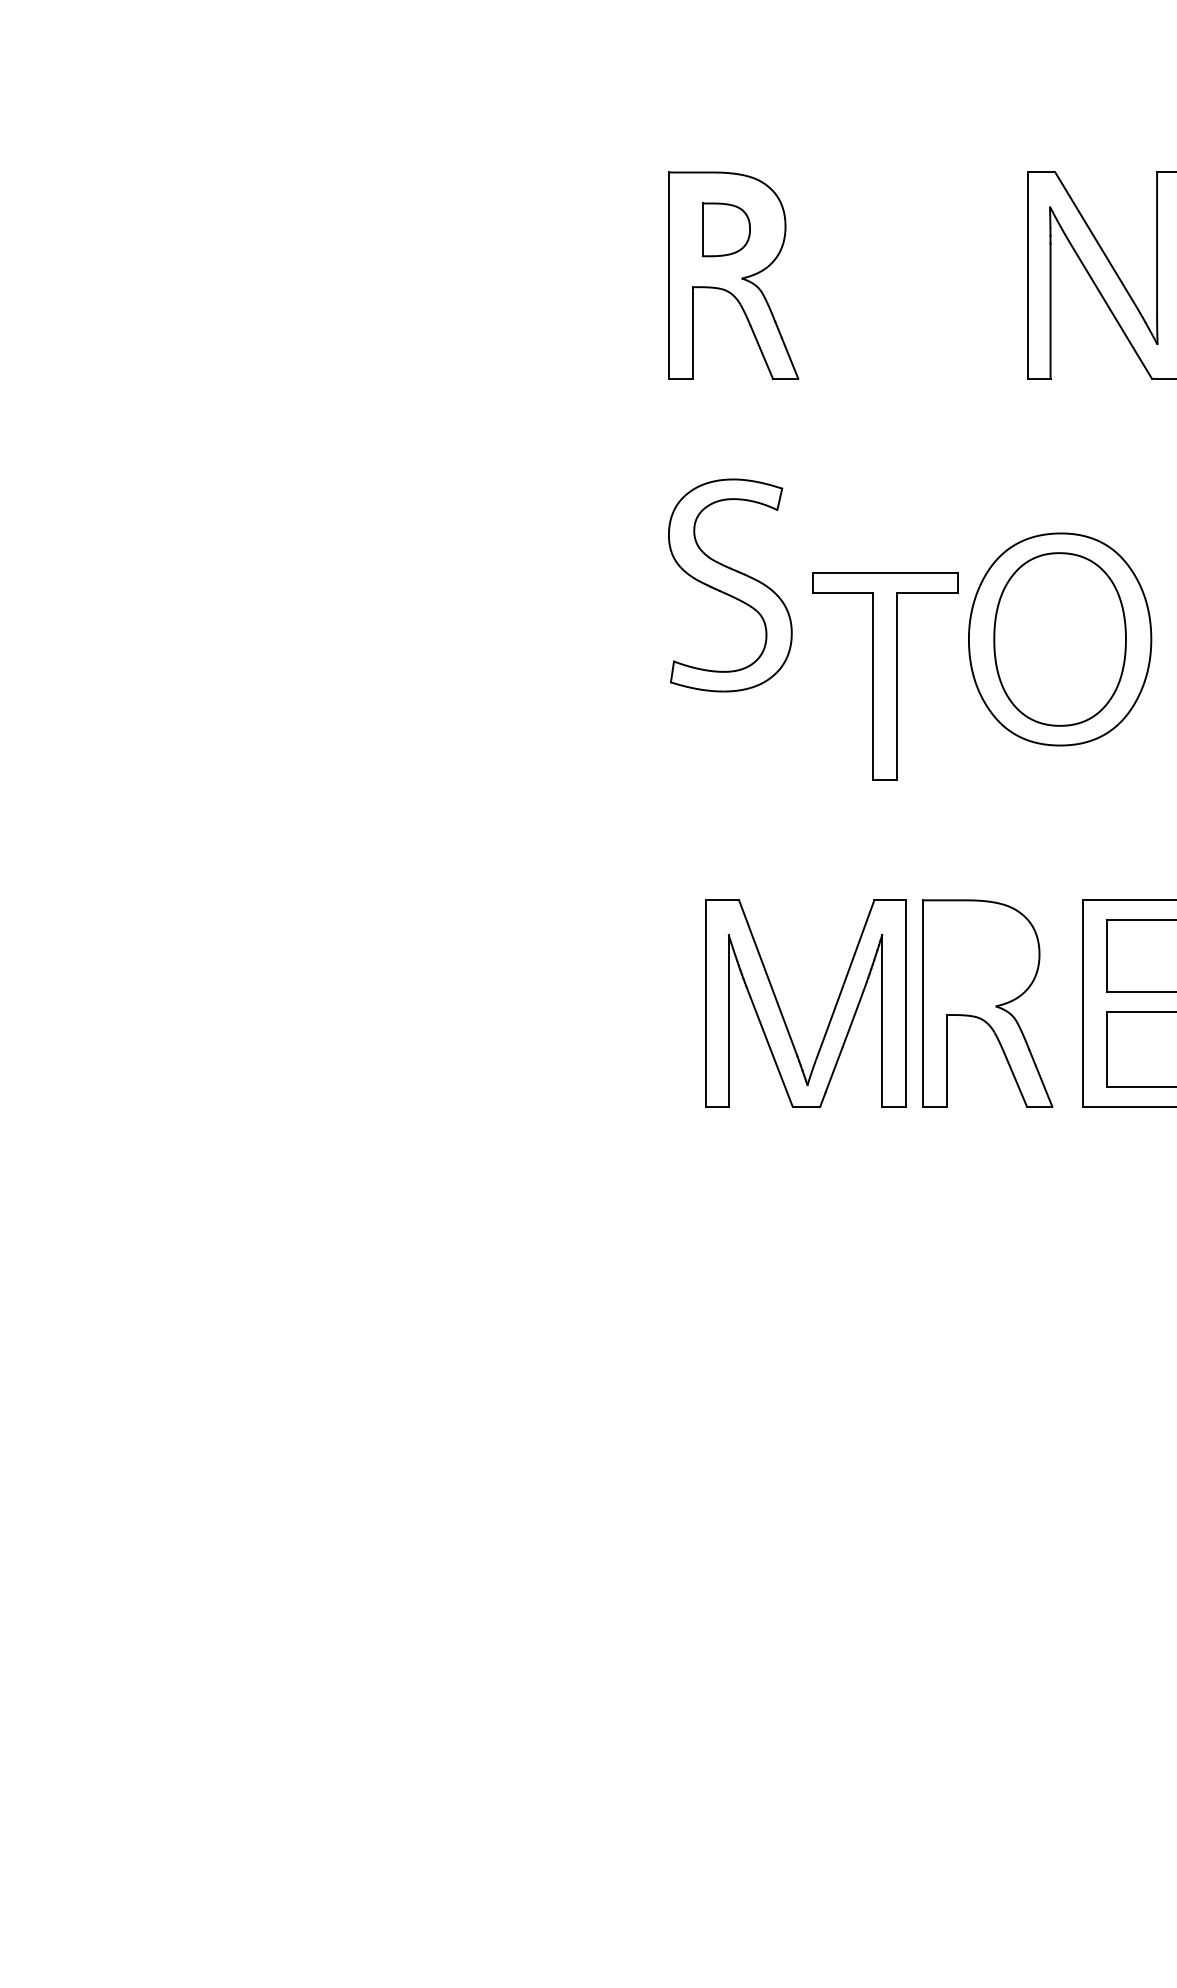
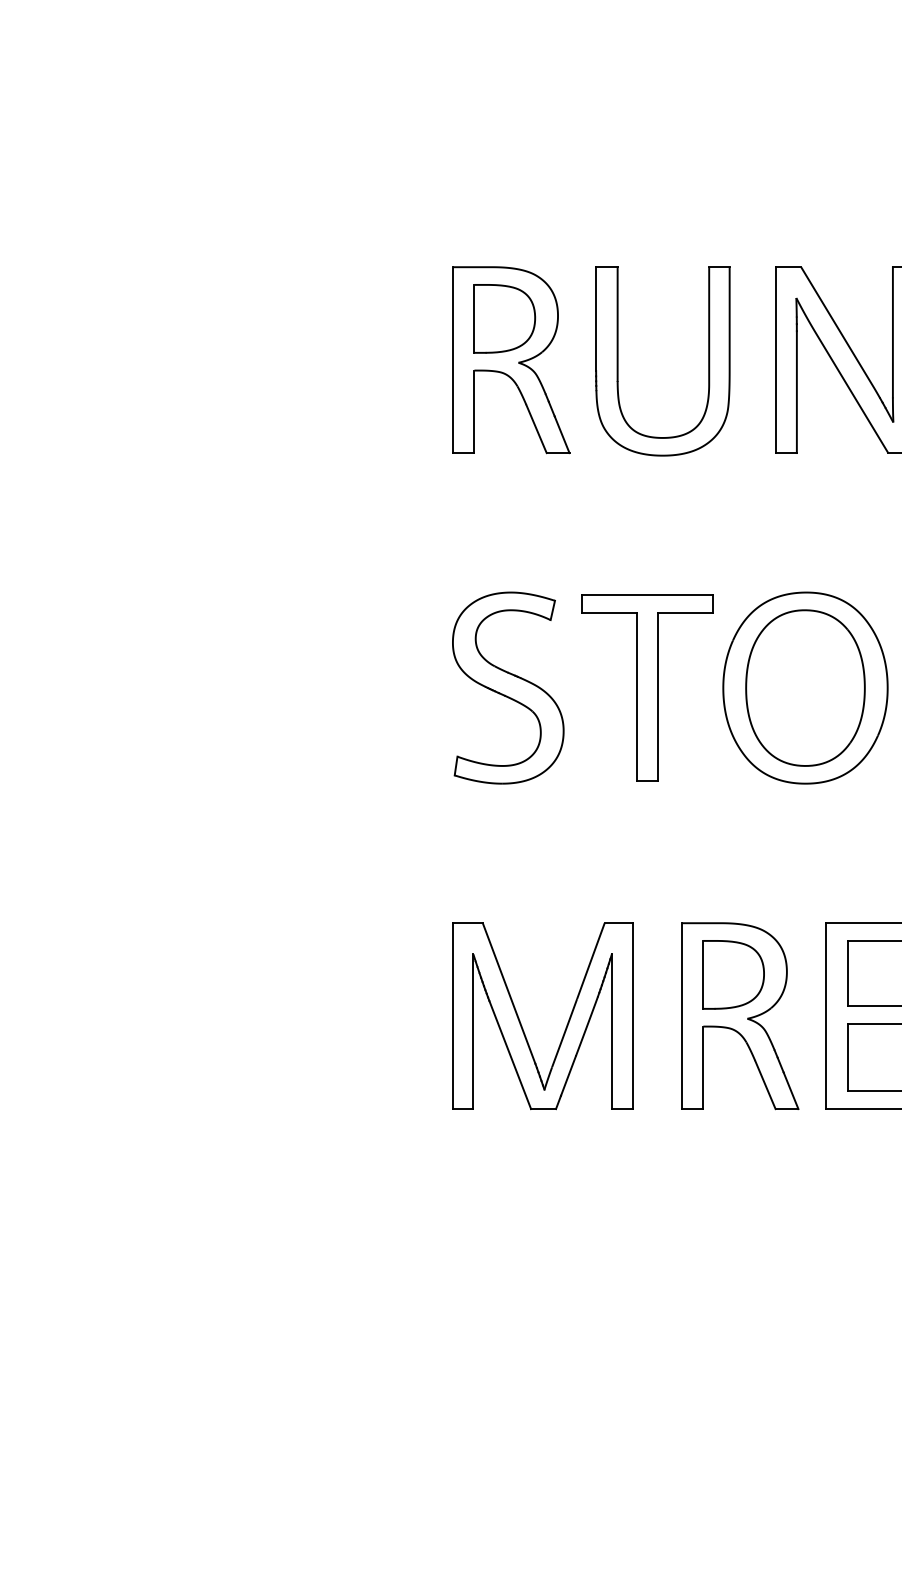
part: (726, 229) -> (504, 318), size x1.43
part: (852, 276) -> (618, 360), added
part: (730, 585) -> (508, 688), moved
part: (885, 676) -> (648, 688), moved
part: (980, 957) -> (733, 974), added
part: (781, 1010) -> (521, 1022), moved

